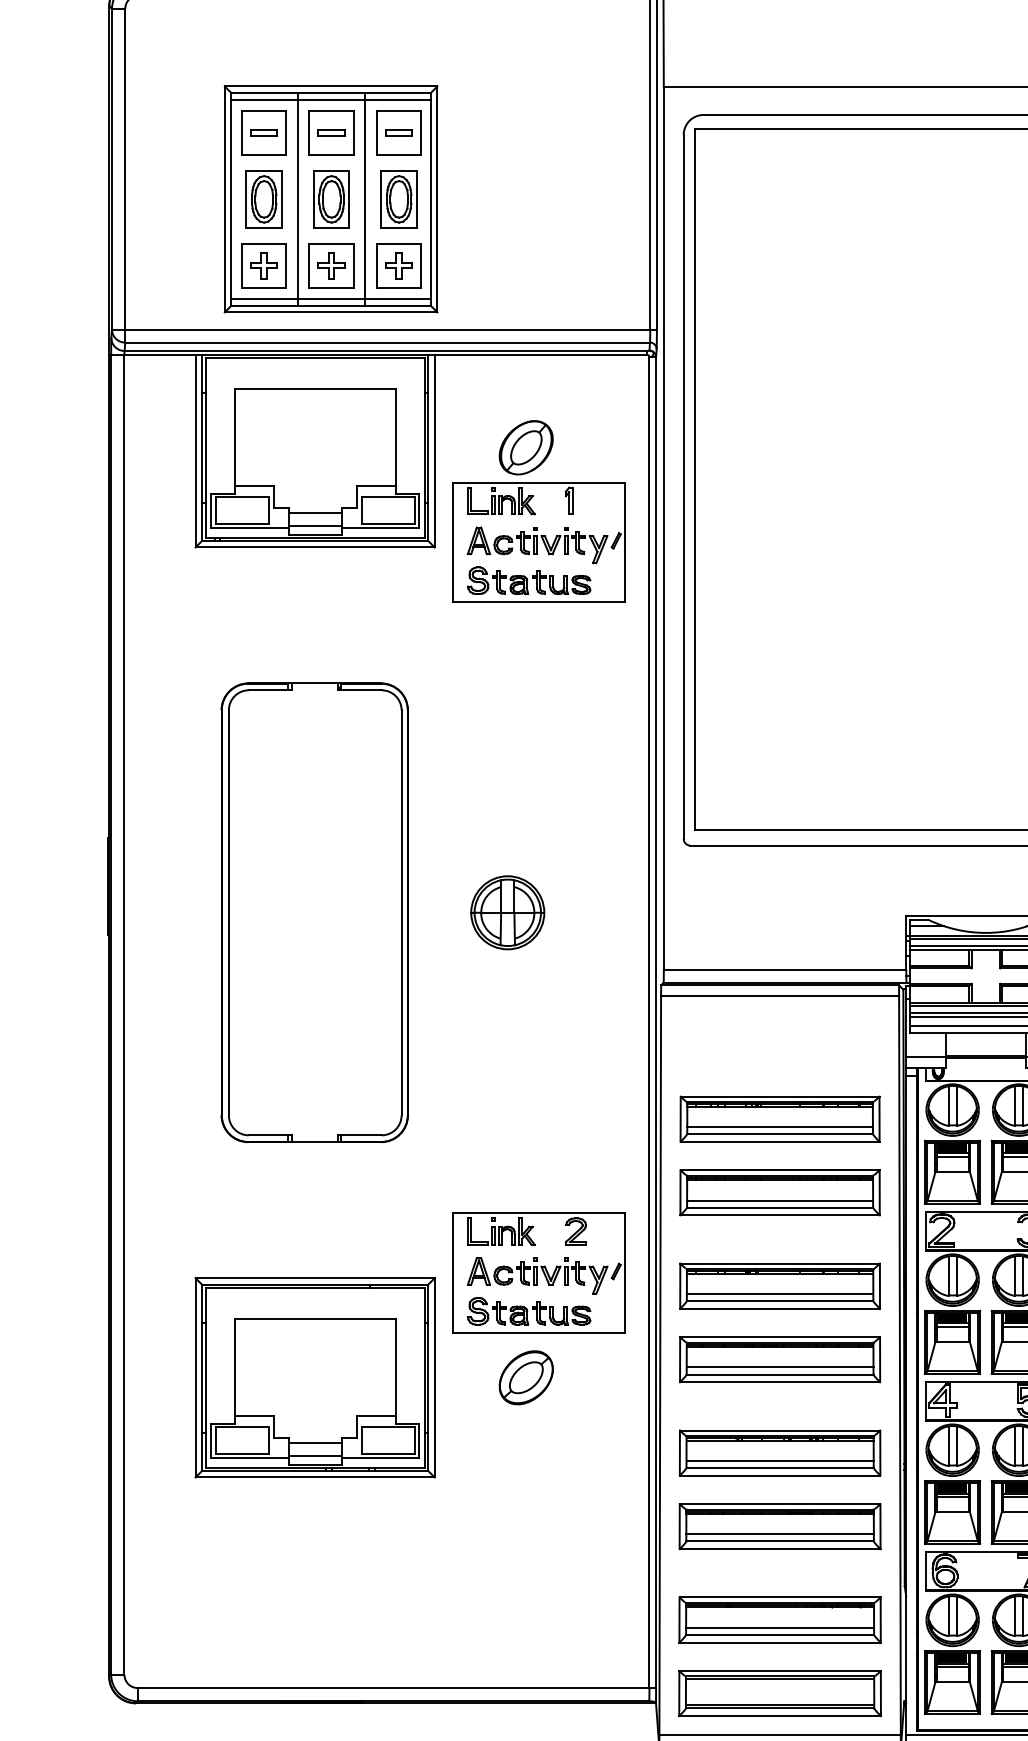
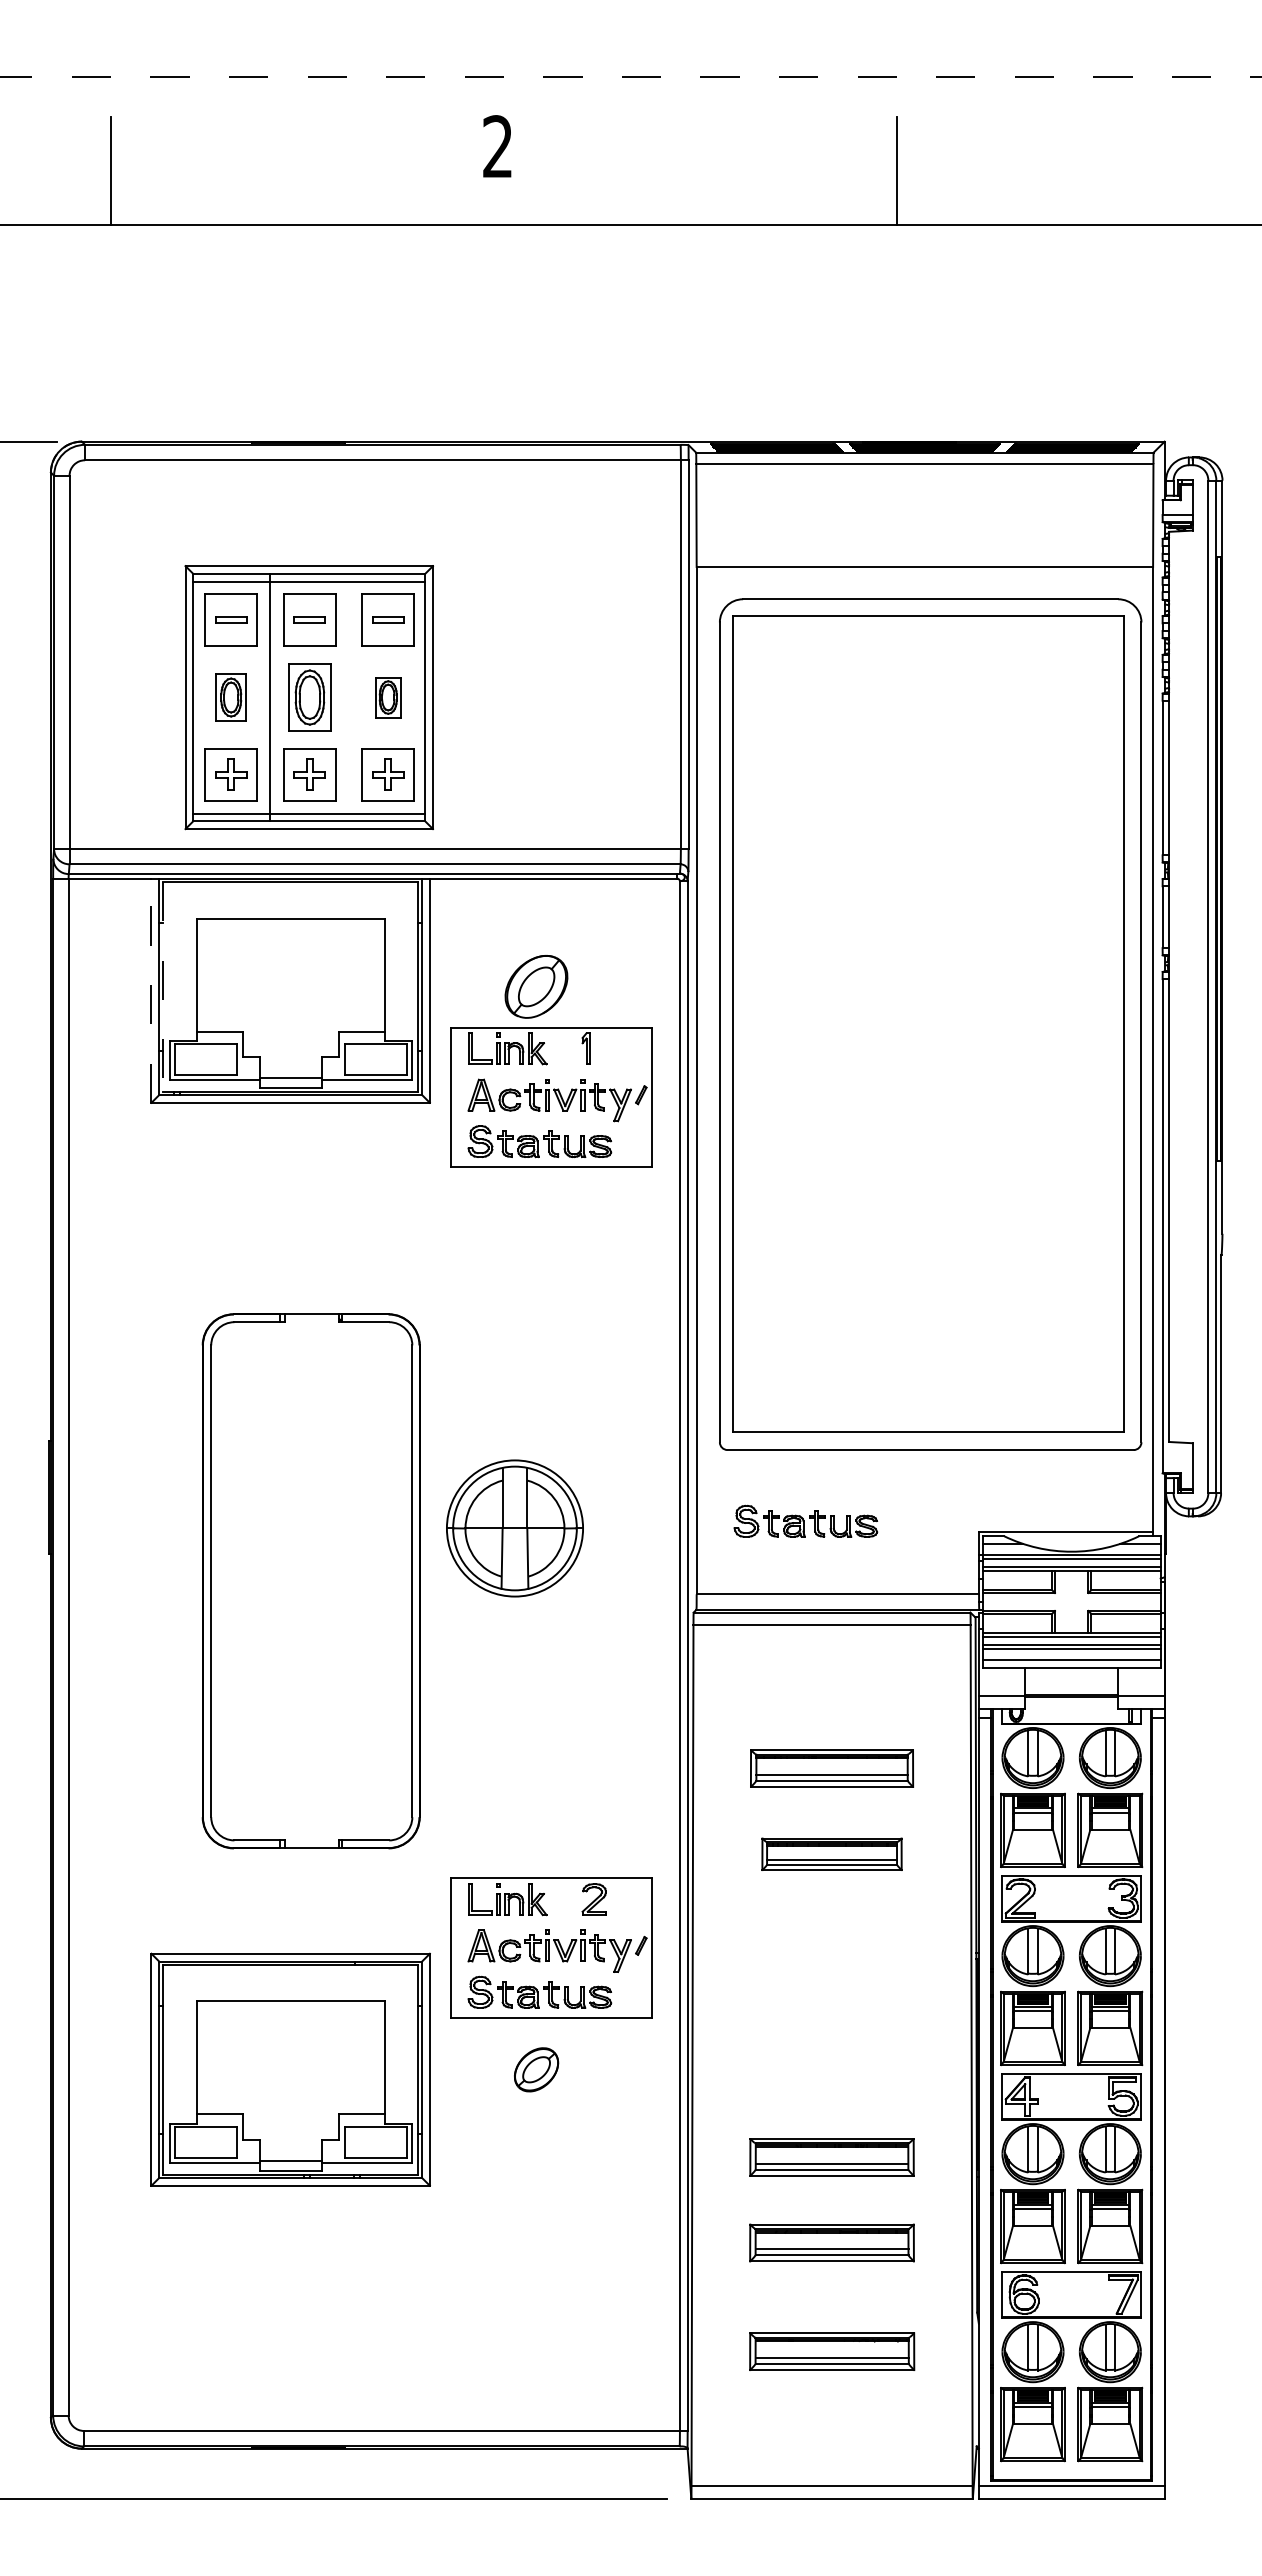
part: (263, 199) -> (230, 697), size x0.7
line: (364, 199) -> (348, 697), removed
part: (398, 199) -> (387, 697), size x0.6
line: (205, 448) -> (163, 987), solid -> dashed
line: (195, 450) -> (151, 990), solid -> dashed
line: (314, 512) -> (290, 1062), removed
part: (757, 906) -> (805, 1520), added
part: (314, 912) -> (310, 1581), moved
part: (507, 912) -> (514, 1527), size x1.6
part: (779, 1119) -> (831, 1768), size x0.7
part: (779, 1192) -> (831, 1854), size x0.6
part: (779, 1285) -> (831, 1962), removed
part: (779, 1359) -> (831, 2048), removed
part: (526, 1377) -> (536, 2069), size x0.7
line: (314, 1442) -> (290, 2145), removed
part: (779, 1453) -> (831, 2157), size x0.7
part: (779, 1526) -> (831, 2242), size x0.7
part: (780, 1619) -> (832, 2351), size x0.7
part: (779, 1693) -> (831, 2437), removed

